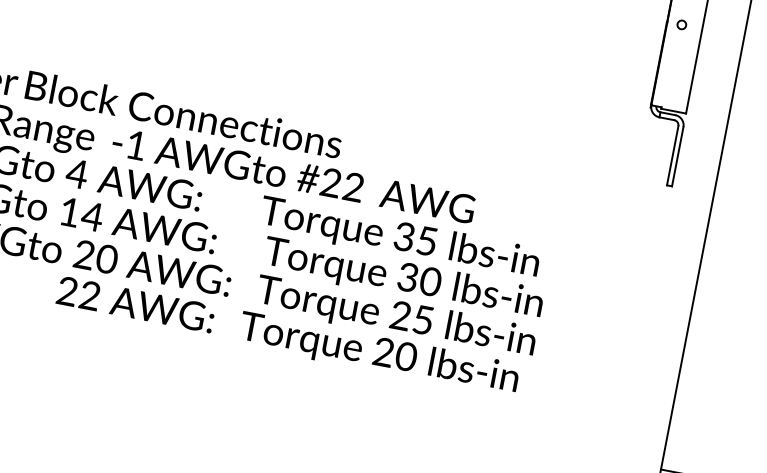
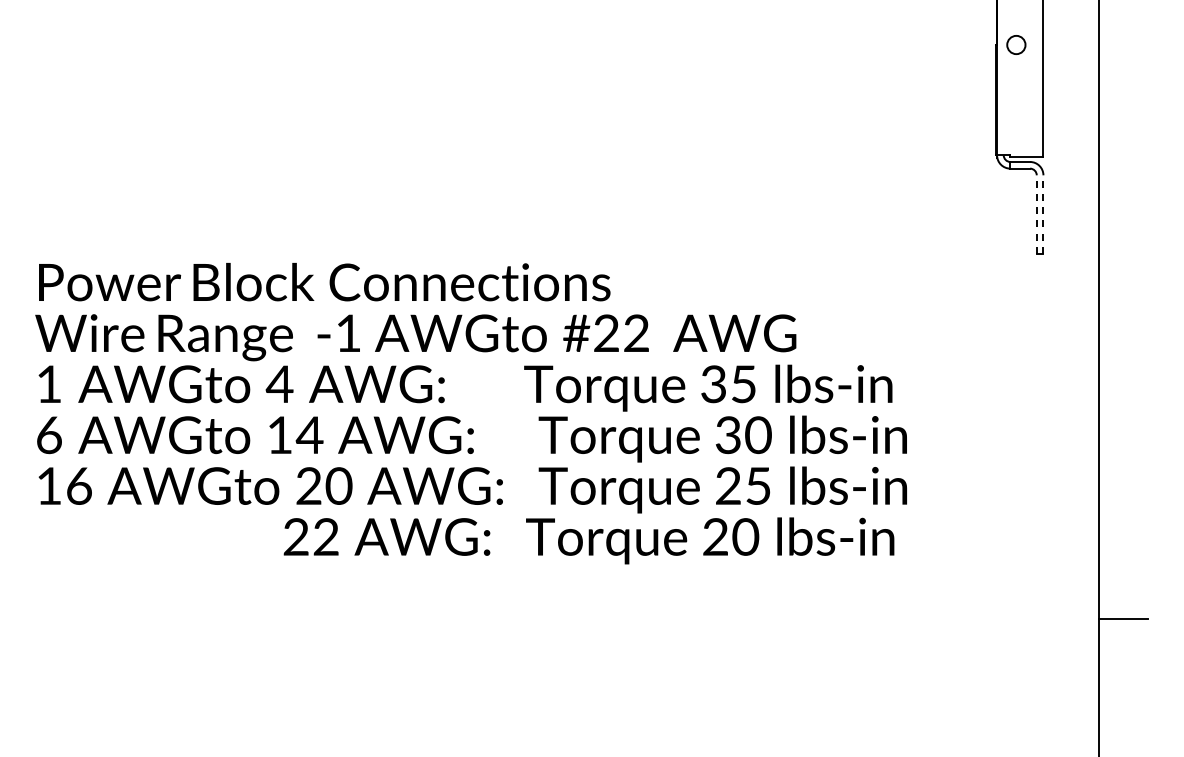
circle: (681, 24) -> (1015, 44), size x1.6
line: (672, 155) -> (1036, 214), solid -> dashed
line: (677, 156) -> (1043, 214), solid -> dashed

